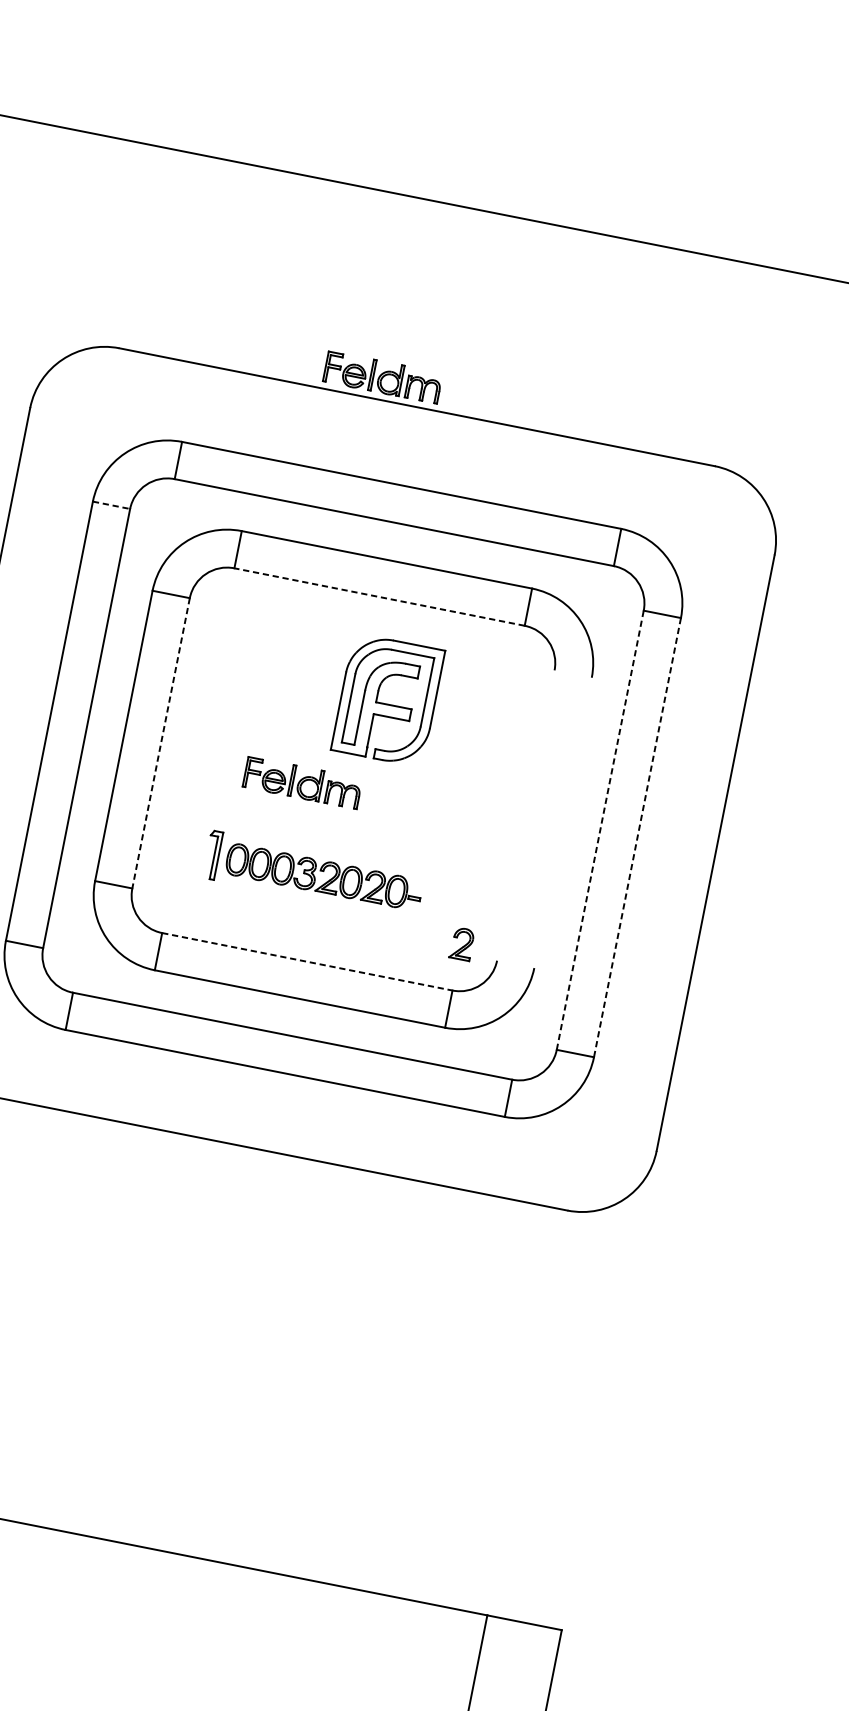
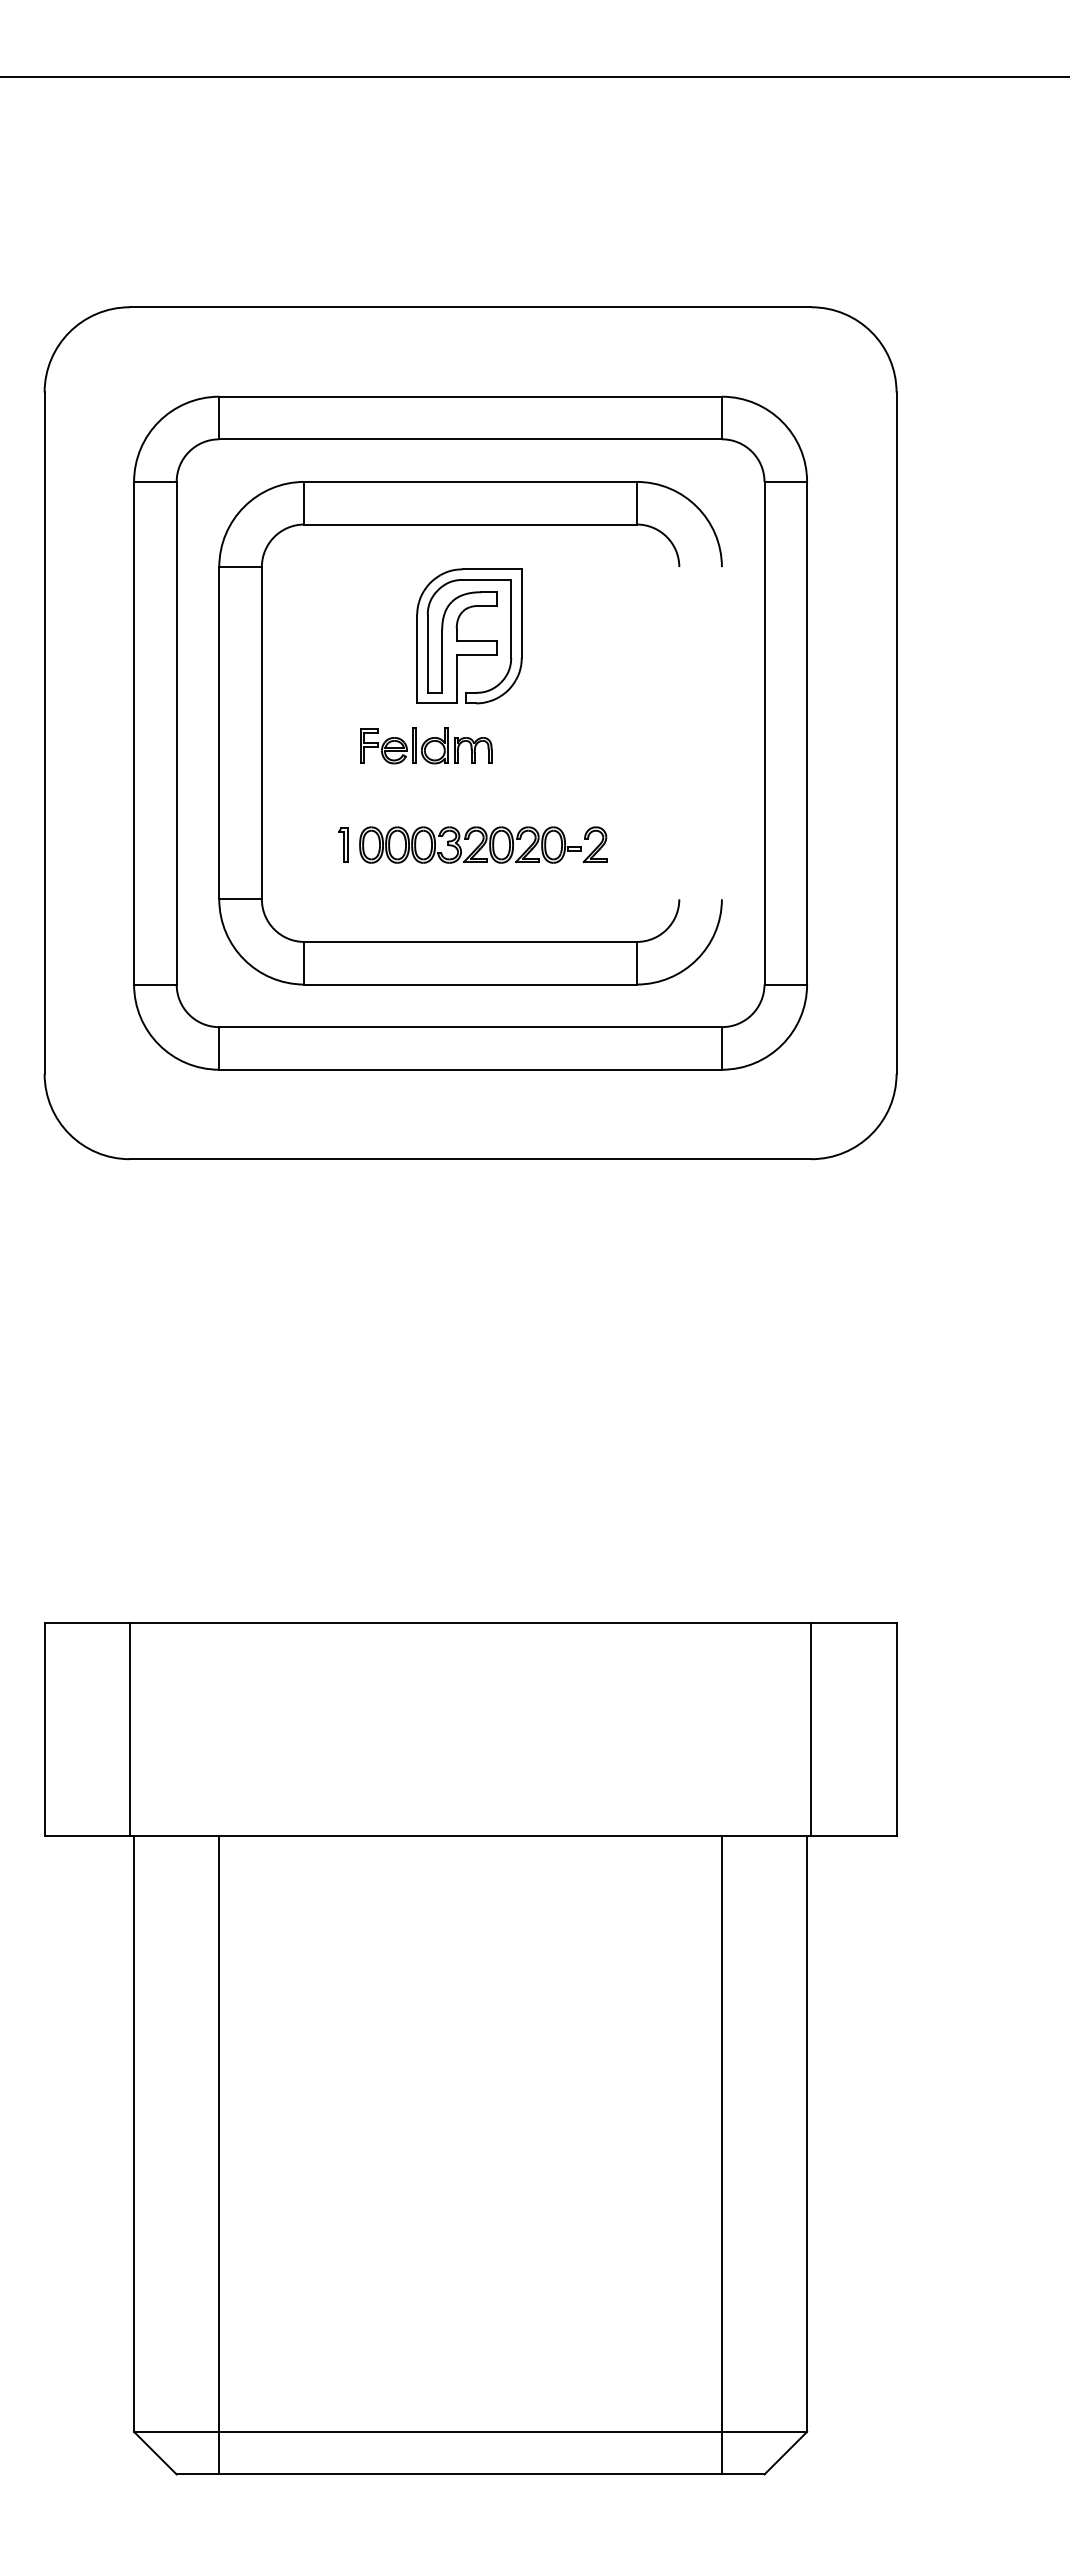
part: (383, 377) -> (426, 281), removed
line: (111, 504) -> (155, 481), dashed -> solid
line: (379, 597) -> (470, 524), dashed -> solid
part: (388, 700) -> (469, 636), moved
line: (160, 743) -> (261, 733), dashed -> solid
line: (600, 829) -> (764, 732), dashed -> solid
line: (637, 837) -> (807, 733), dashed -> solid
part: (213, 854) -> (343, 844), size x0.62
part: (461, 943) -> (594, 844), moved
line: (308, 961) -> (471, 941), dashed -> solid

